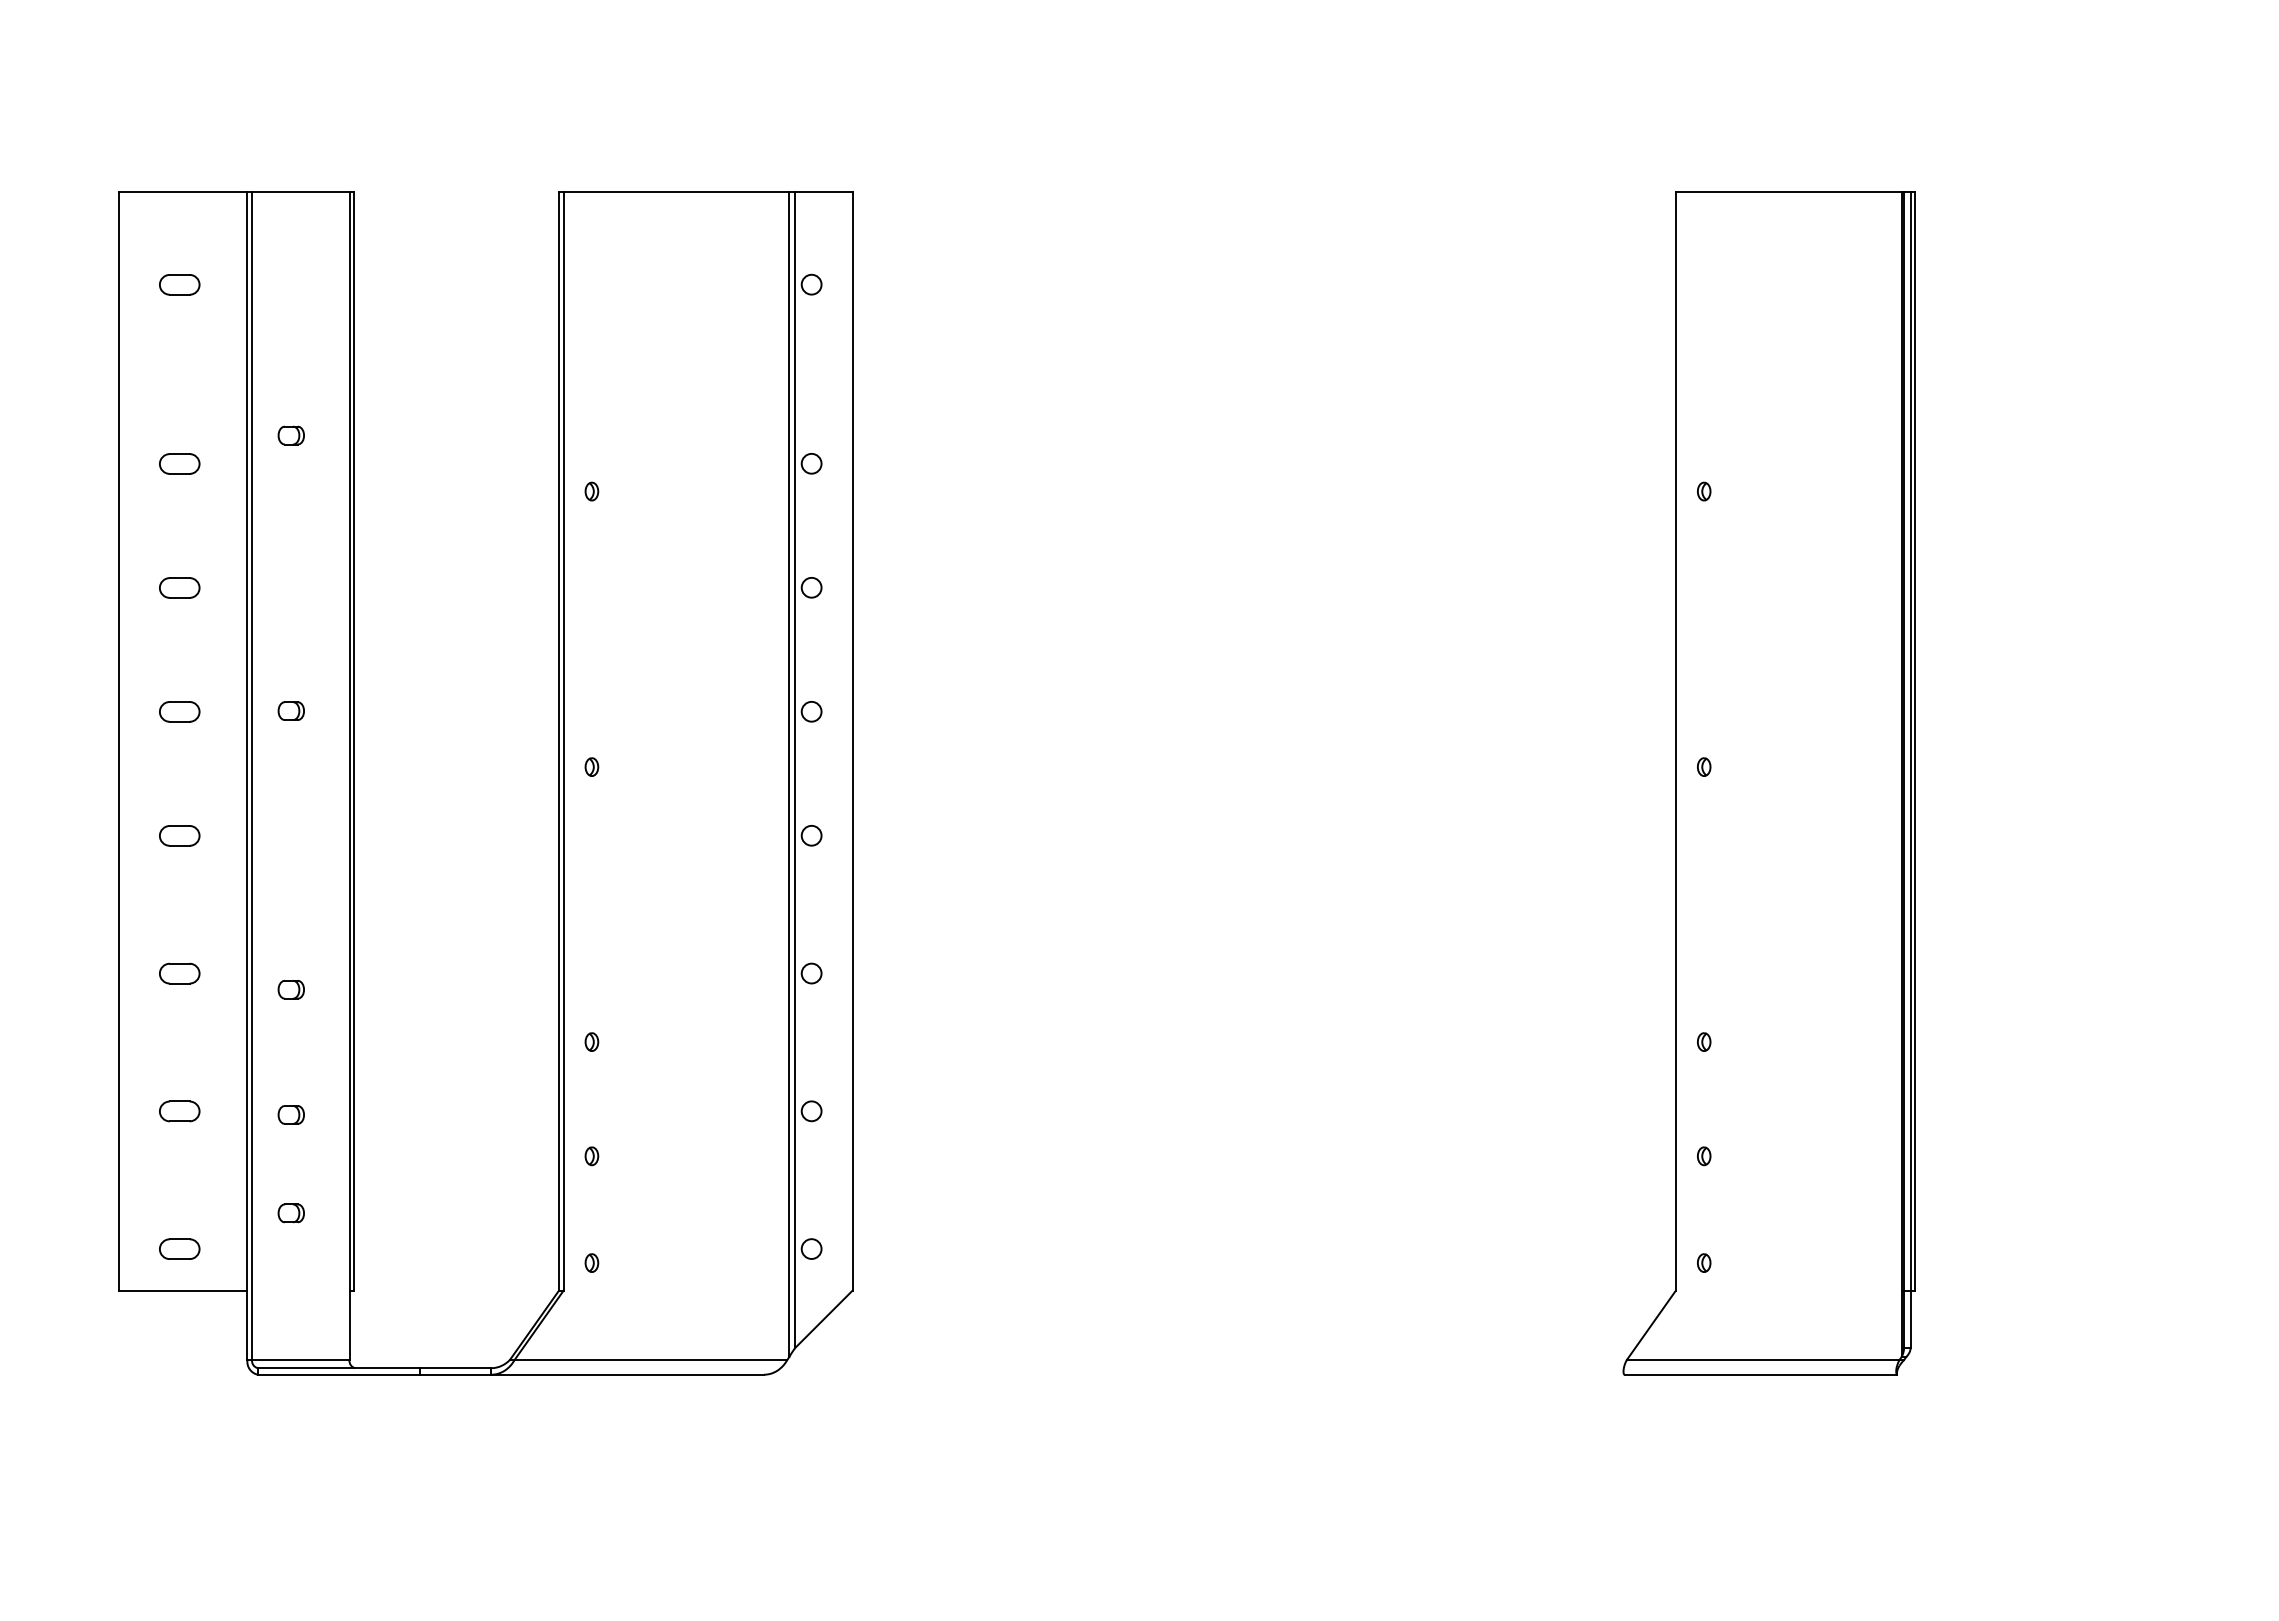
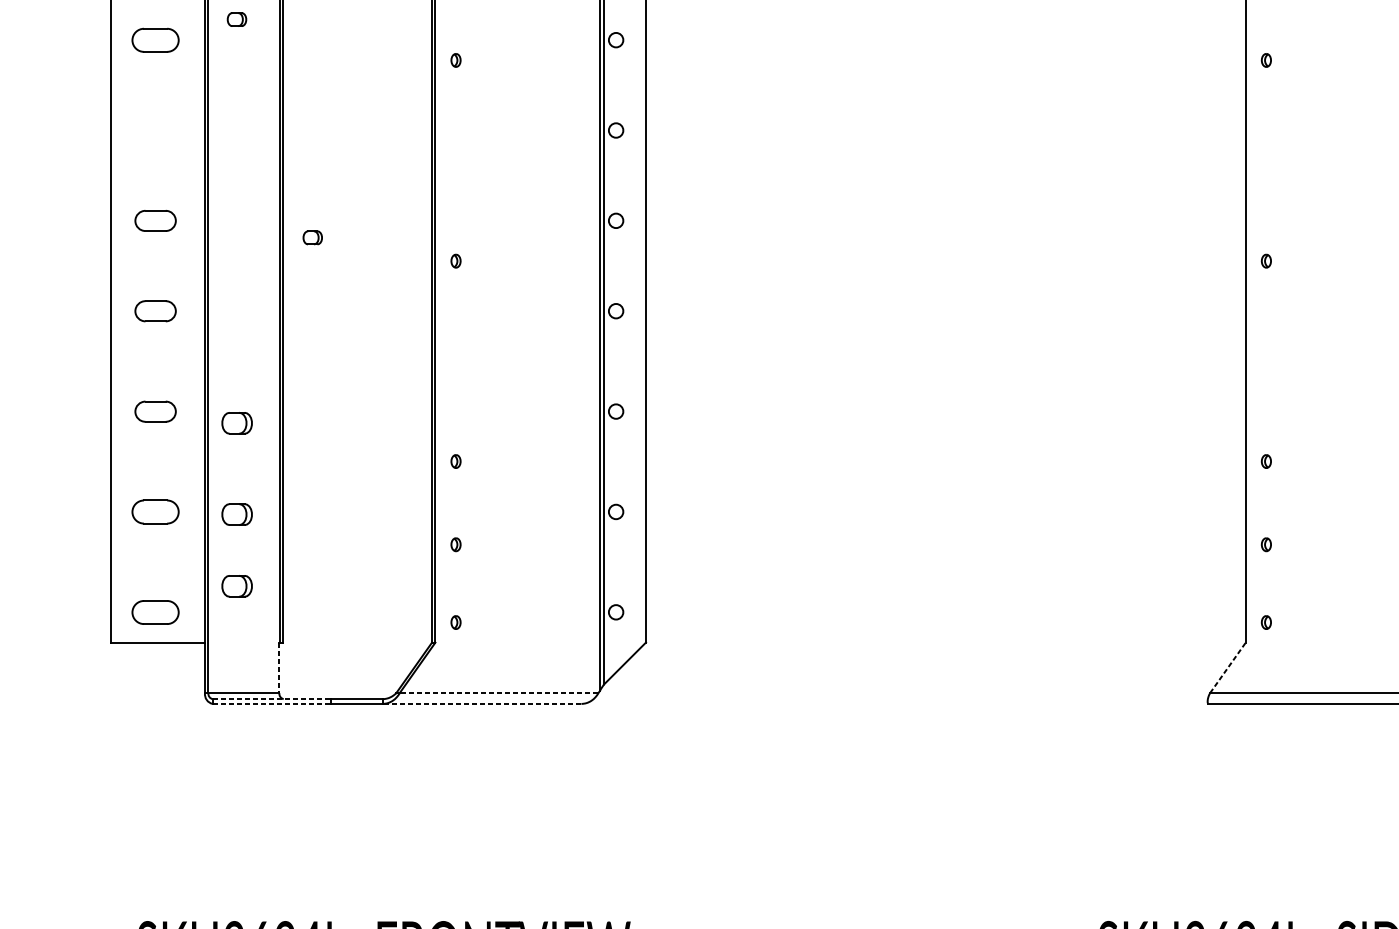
part: (179, 463) -> (155, 39), size x1.6
part: (179, 587) -> (155, 130), removed
part: (290, 710) -> (312, 237), moved
part: (179, 711) -> (155, 220), size x1.4
part: (179, 835) -> (155, 311), size x1.4
part: (179, 973) -> (155, 411), size x1.4
part: (290, 989) -> (236, 423), size x1.6
part: (179, 1111) -> (155, 512), size x1.6
part: (290, 1114) -> (236, 514), size x1.6
part: (290, 1213) -> (236, 586), size x1.6
part: (179, 1248) -> (155, 611), size x1.6
line: (1651, 1324) -> (1228, 667), solid -> dashed
line: (349, 1325) -> (279, 668), solid -> dashed
line: (650, 1359) -> (498, 692), solid -> dashed
line: (339, 1368) -> (272, 699), solid -> dashed
line: (339, 1374) -> (272, 703), solid -> dashed
line: (627, 1374) -> (481, 703), solid -> dashed

